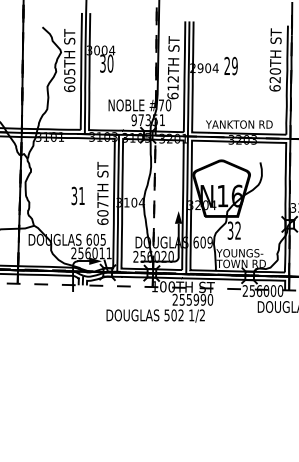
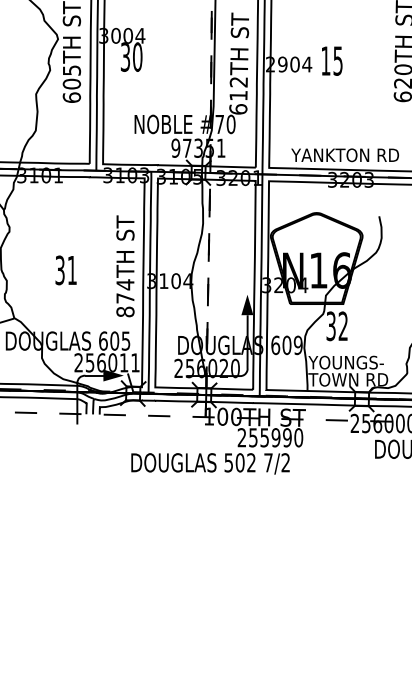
text: (230, 65) -> (331, 60), 29 -> 15
text: (77, 195) -> (65, 269), moved
text: (102, 213) -> (124, 298), 607TH -> 874TH
text: (191, 315) -> (268, 462), 1/2 -> 7/2

